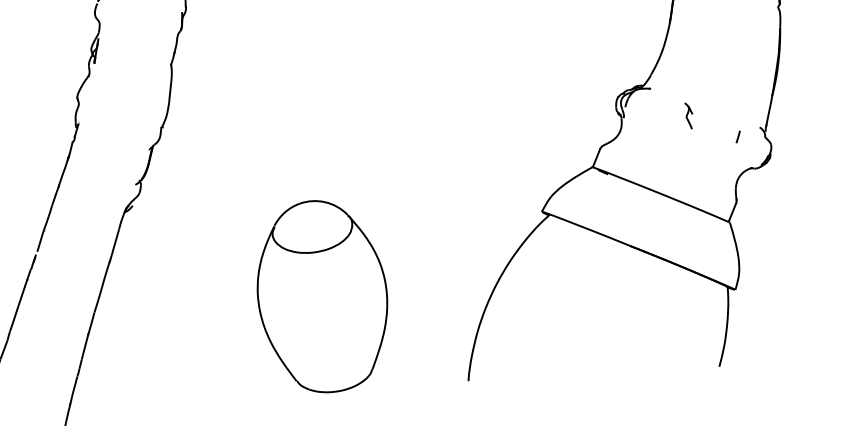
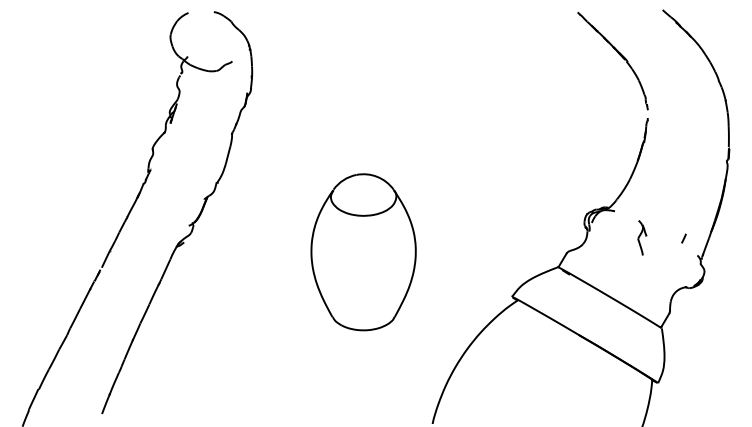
part: (689, 115) -> (642, 237), size x1.6
curve: (737, 136) -> (683, 238), moved
part: (322, 296) -> (363, 252), moved

